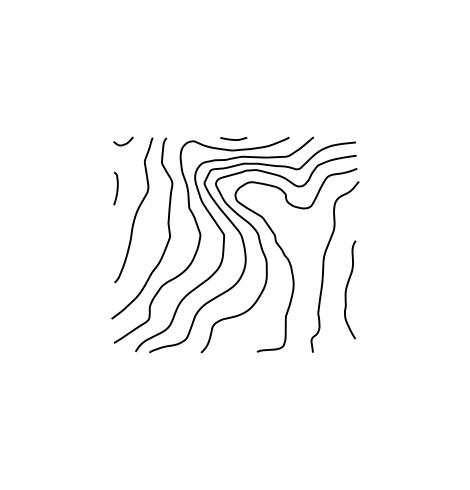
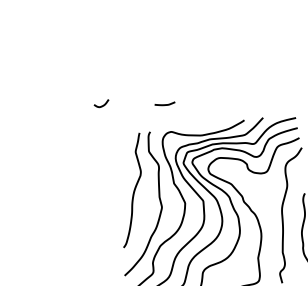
line: (232, 138) -> (164, 104), moved
curve: (124, 143) -> (102, 105), moved
curve: (116, 188) -> (116, 175), removed

